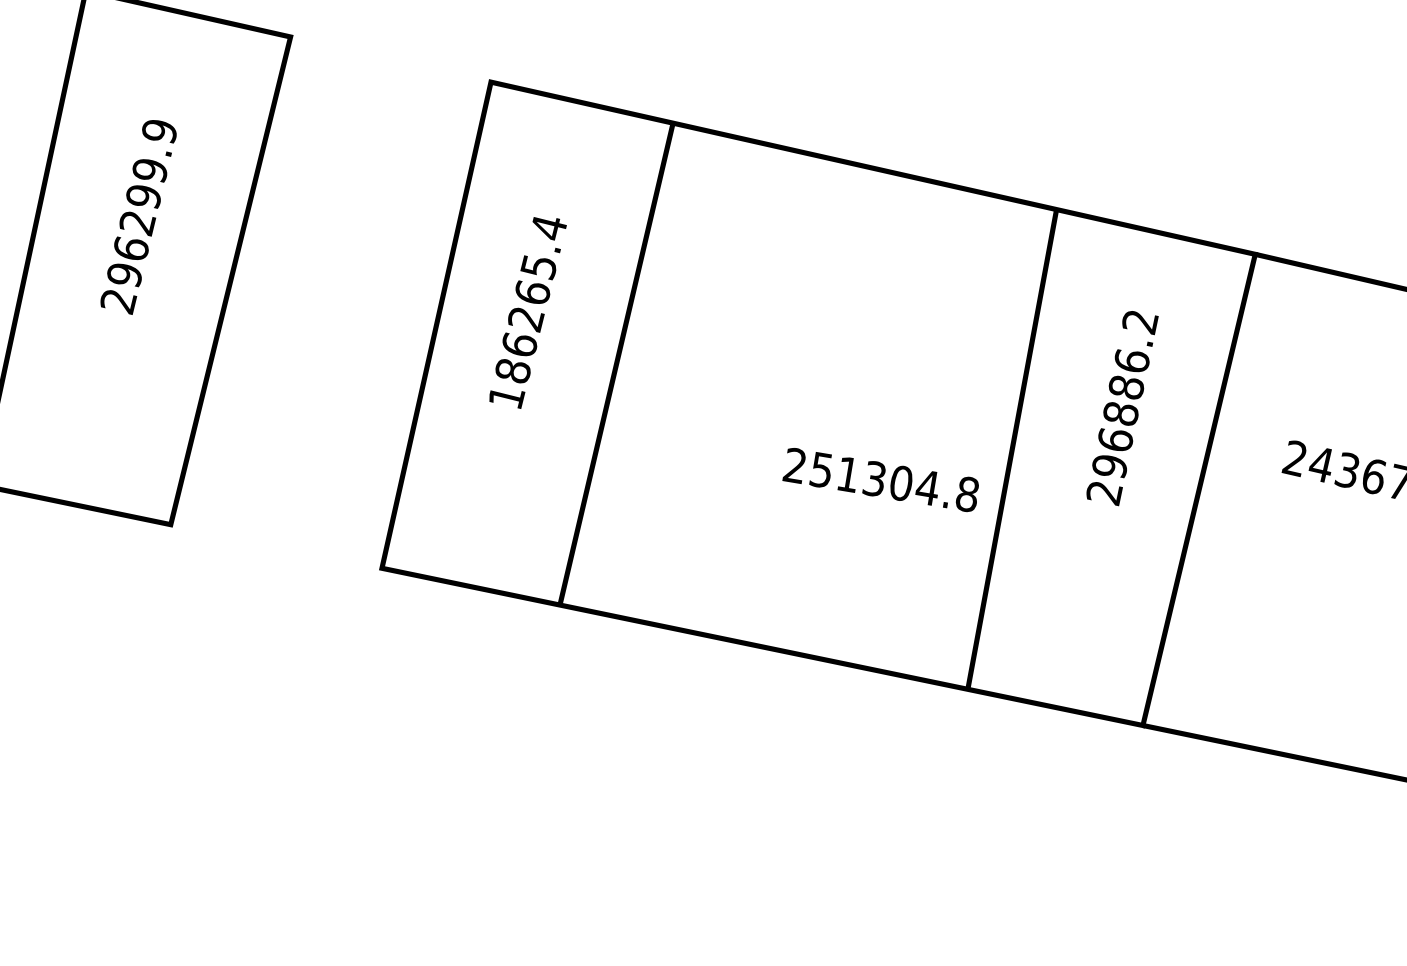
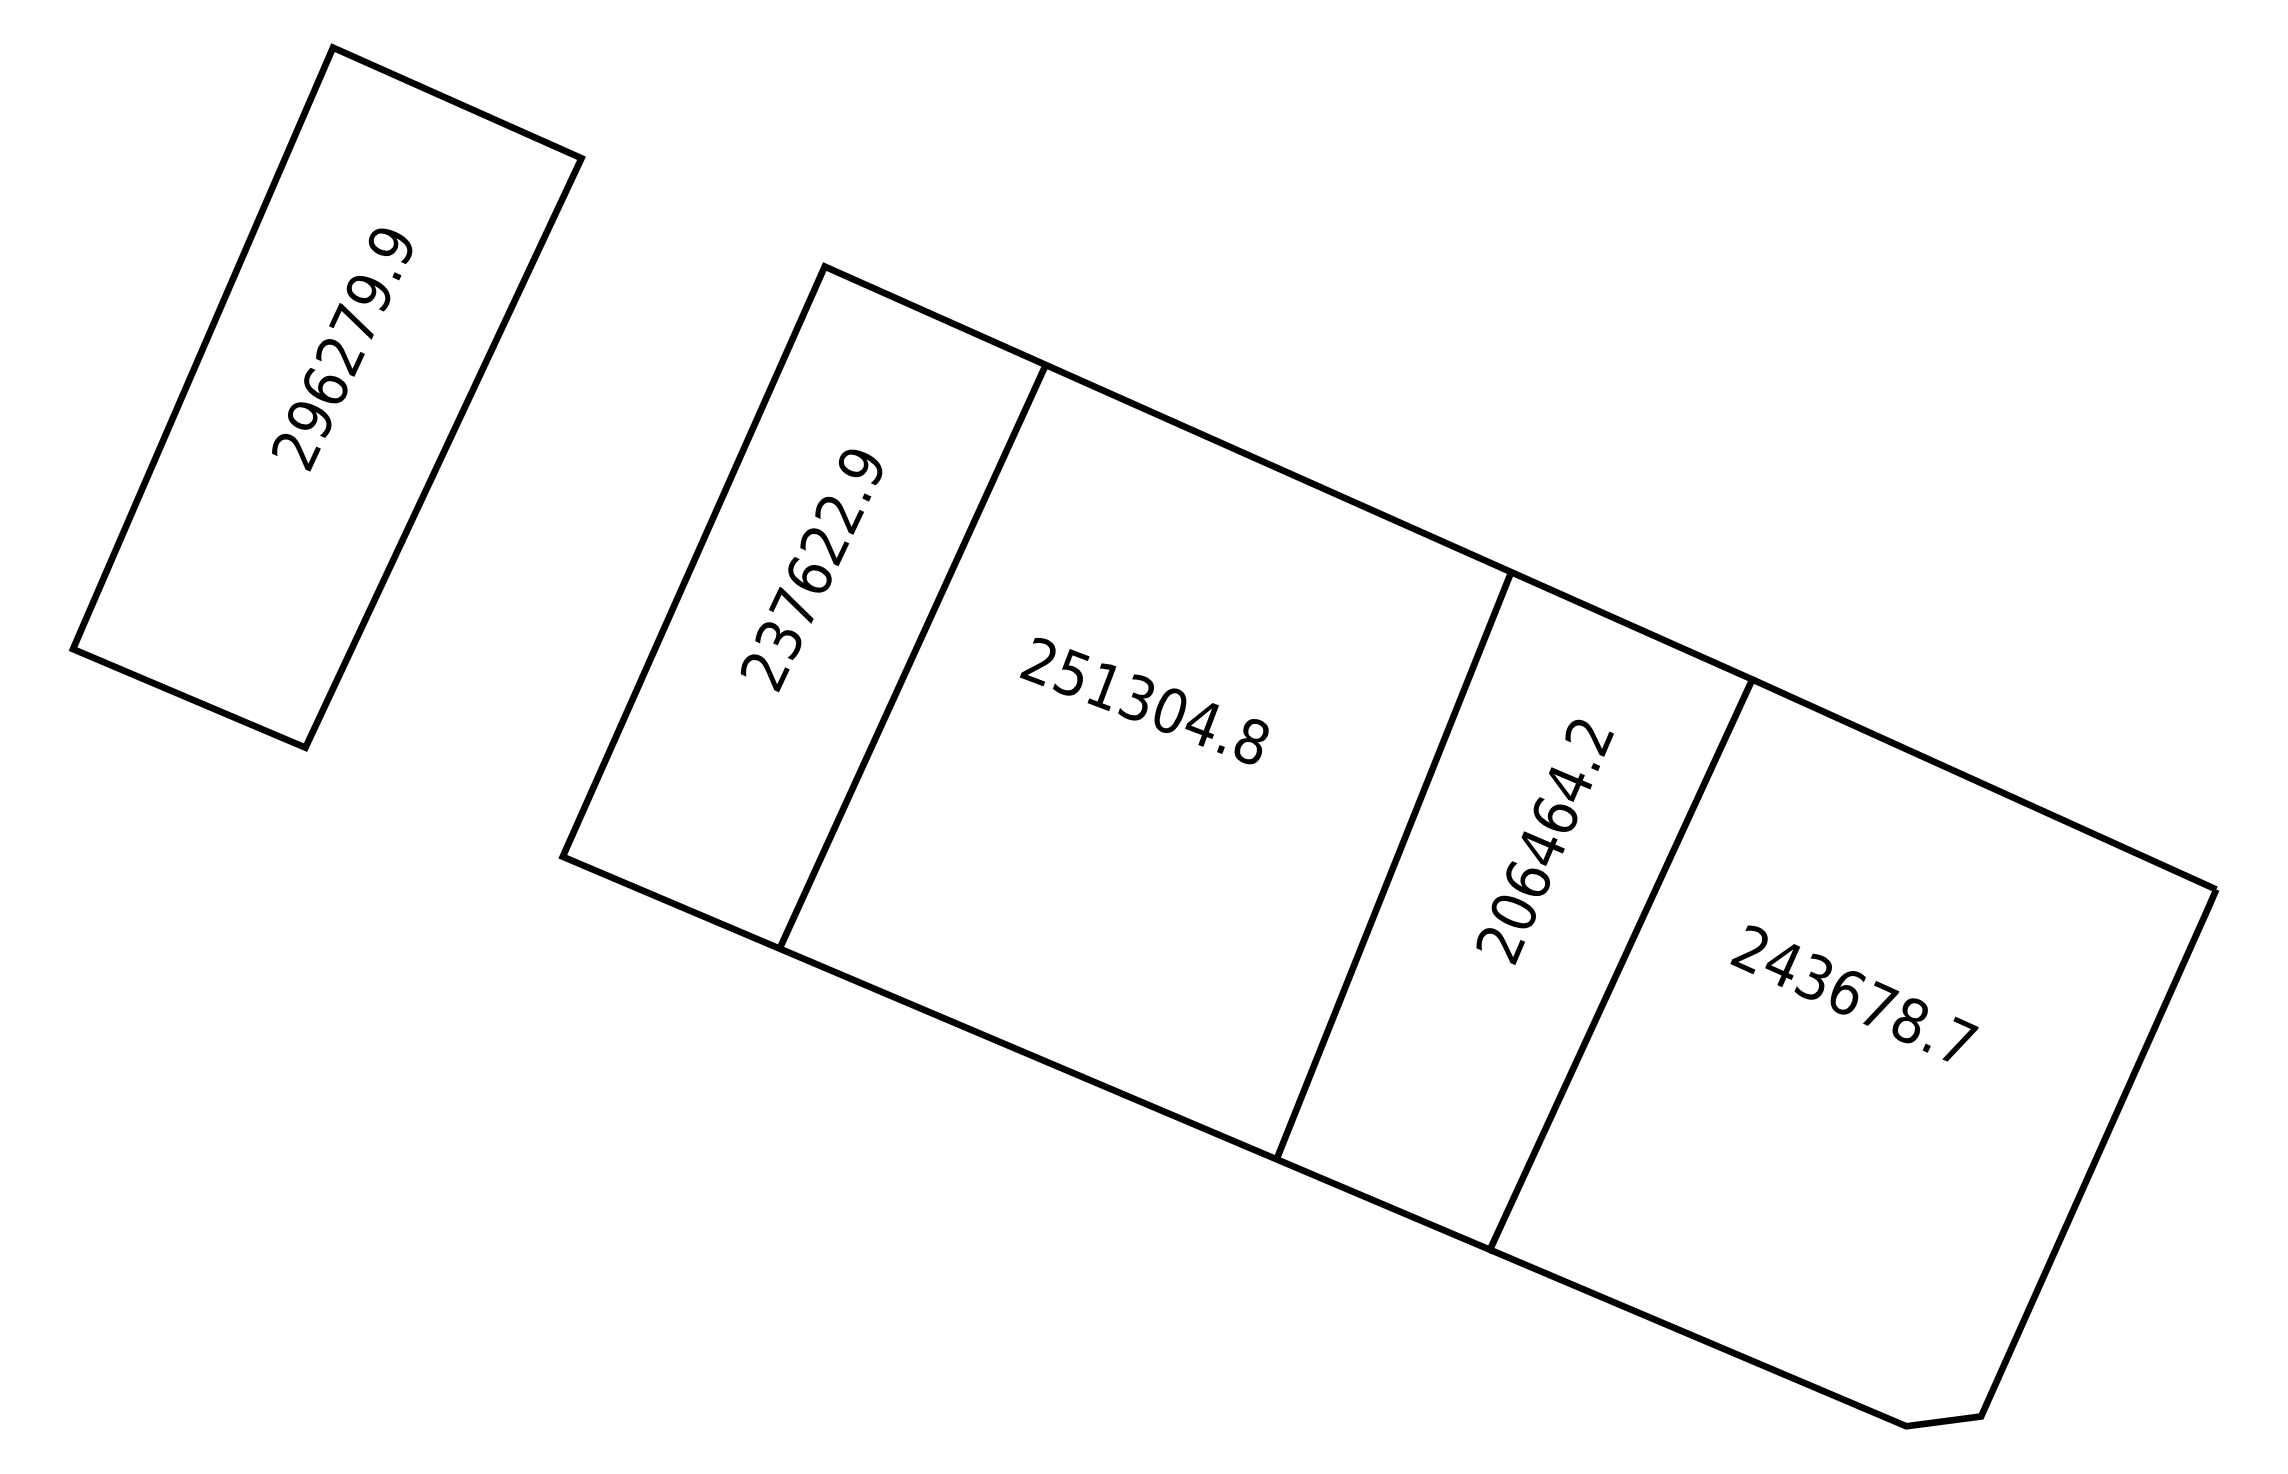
text: (142, 195) -> (352, 322), 296299.9 -> 296279.9
text: (527, 313) -> (812, 570), 186265.4 -> 237622.9
text: (1121, 413) -> (1541, 847), 296886.2 -> 206464.2
text: (880, 480) -> (1144, 701), moved

